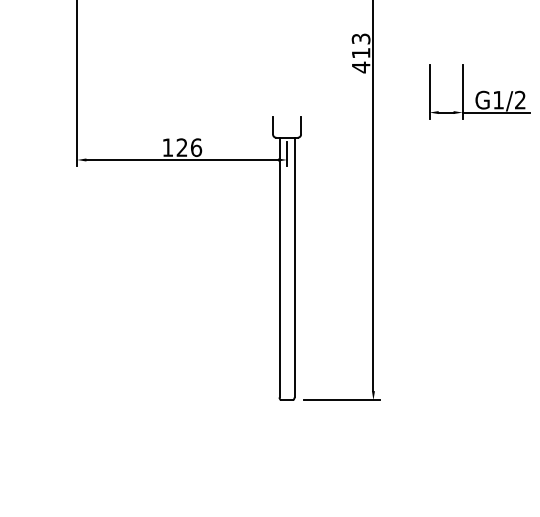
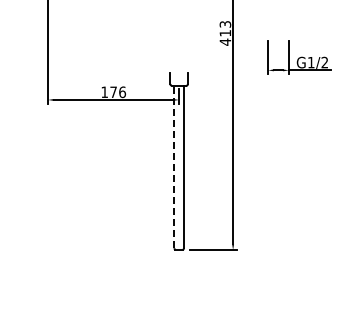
text: (181, 146) -> (113, 91), 126 -> 176
line: (279, 266) -> (174, 166), solid -> dashed

